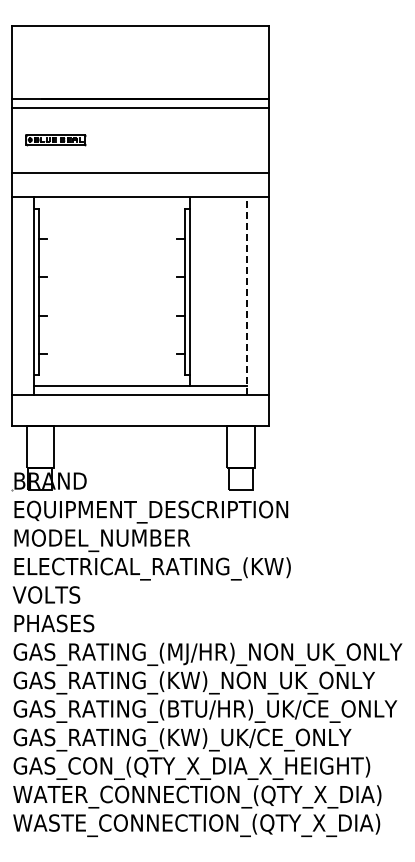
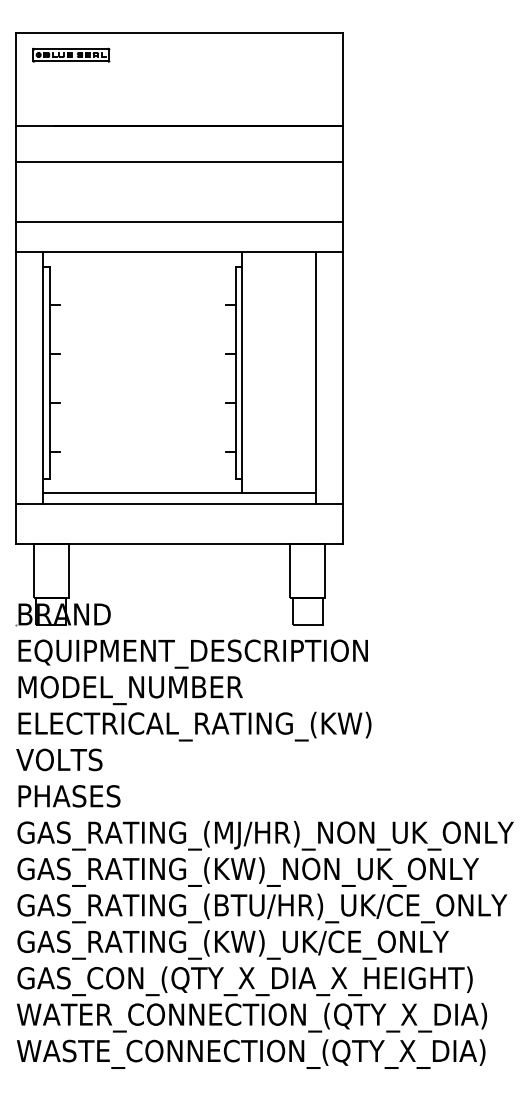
line: (140, 108) -> (179, 161), moved
part: (55, 140) -> (70, 55), moved
line: (247, 295) -> (316, 377), dashed -> solid

